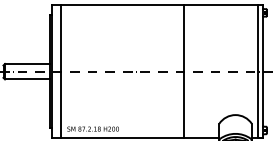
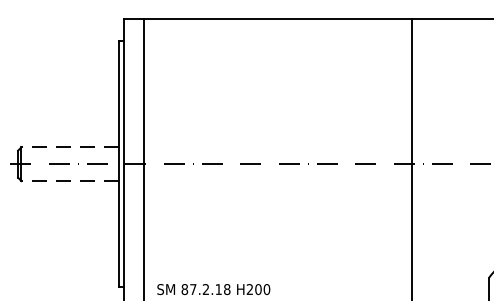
line: (26, 63) -> (68, 146), solid -> dashed
line: (26, 79) -> (68, 181), solid -> dashed

